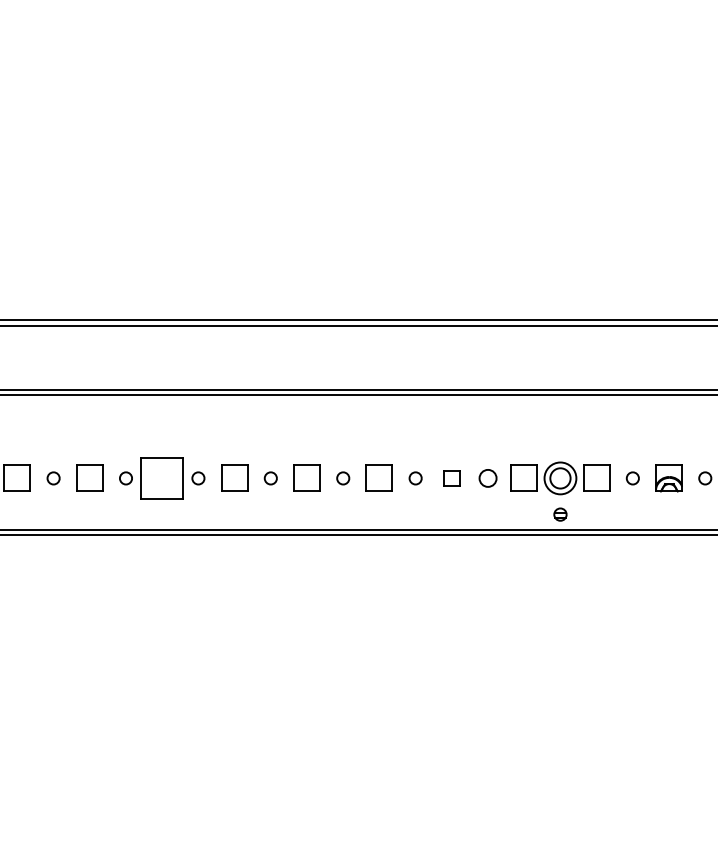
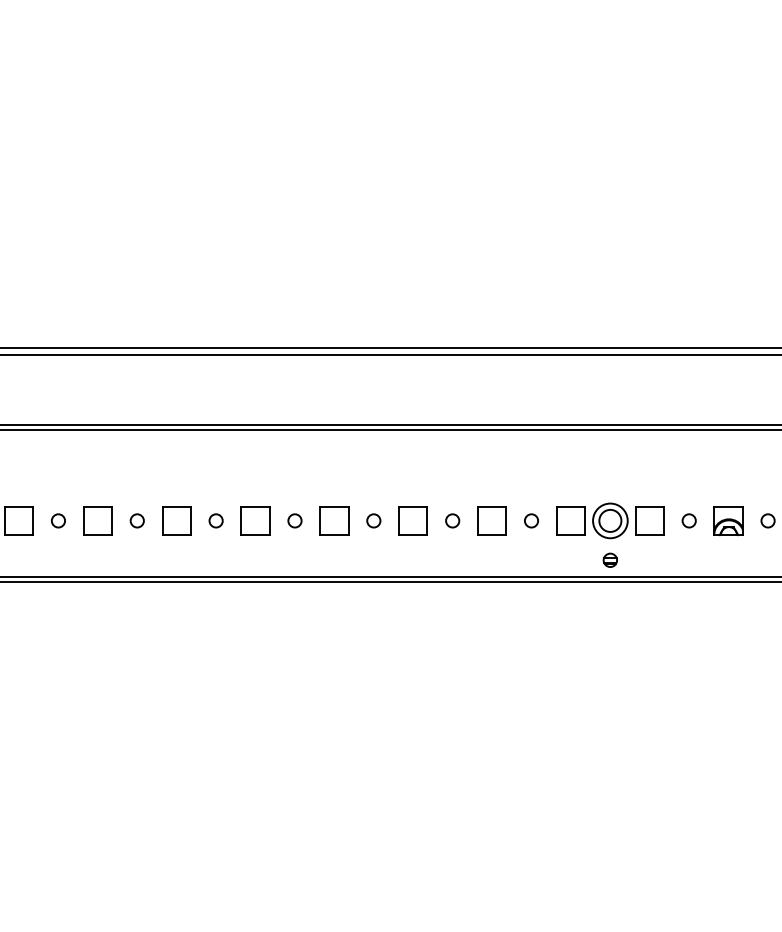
part: (162, 478) -> (176, 520), size x0.62
part: (451, 478) -> (491, 520), size x1.67
circle: (488, 478) -> (531, 520), size x0.71

